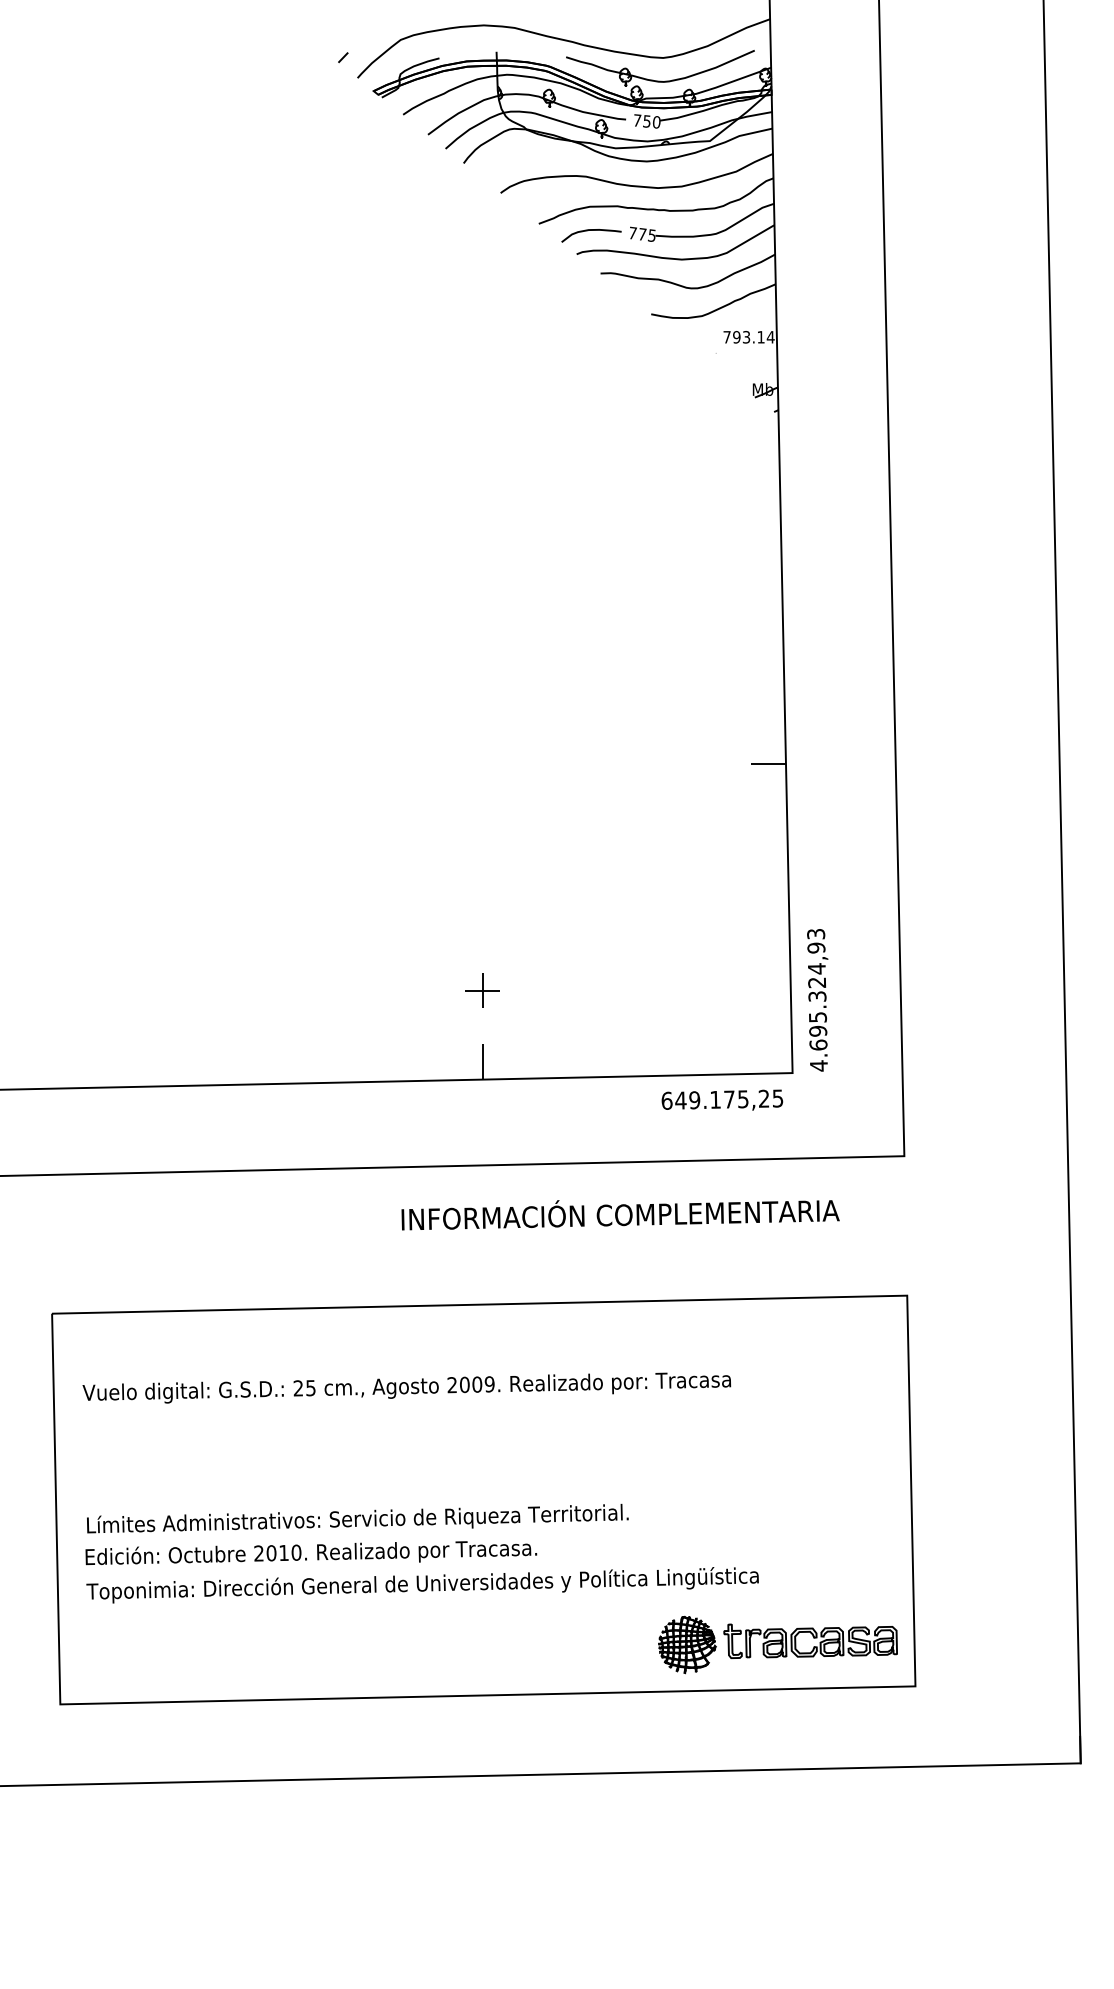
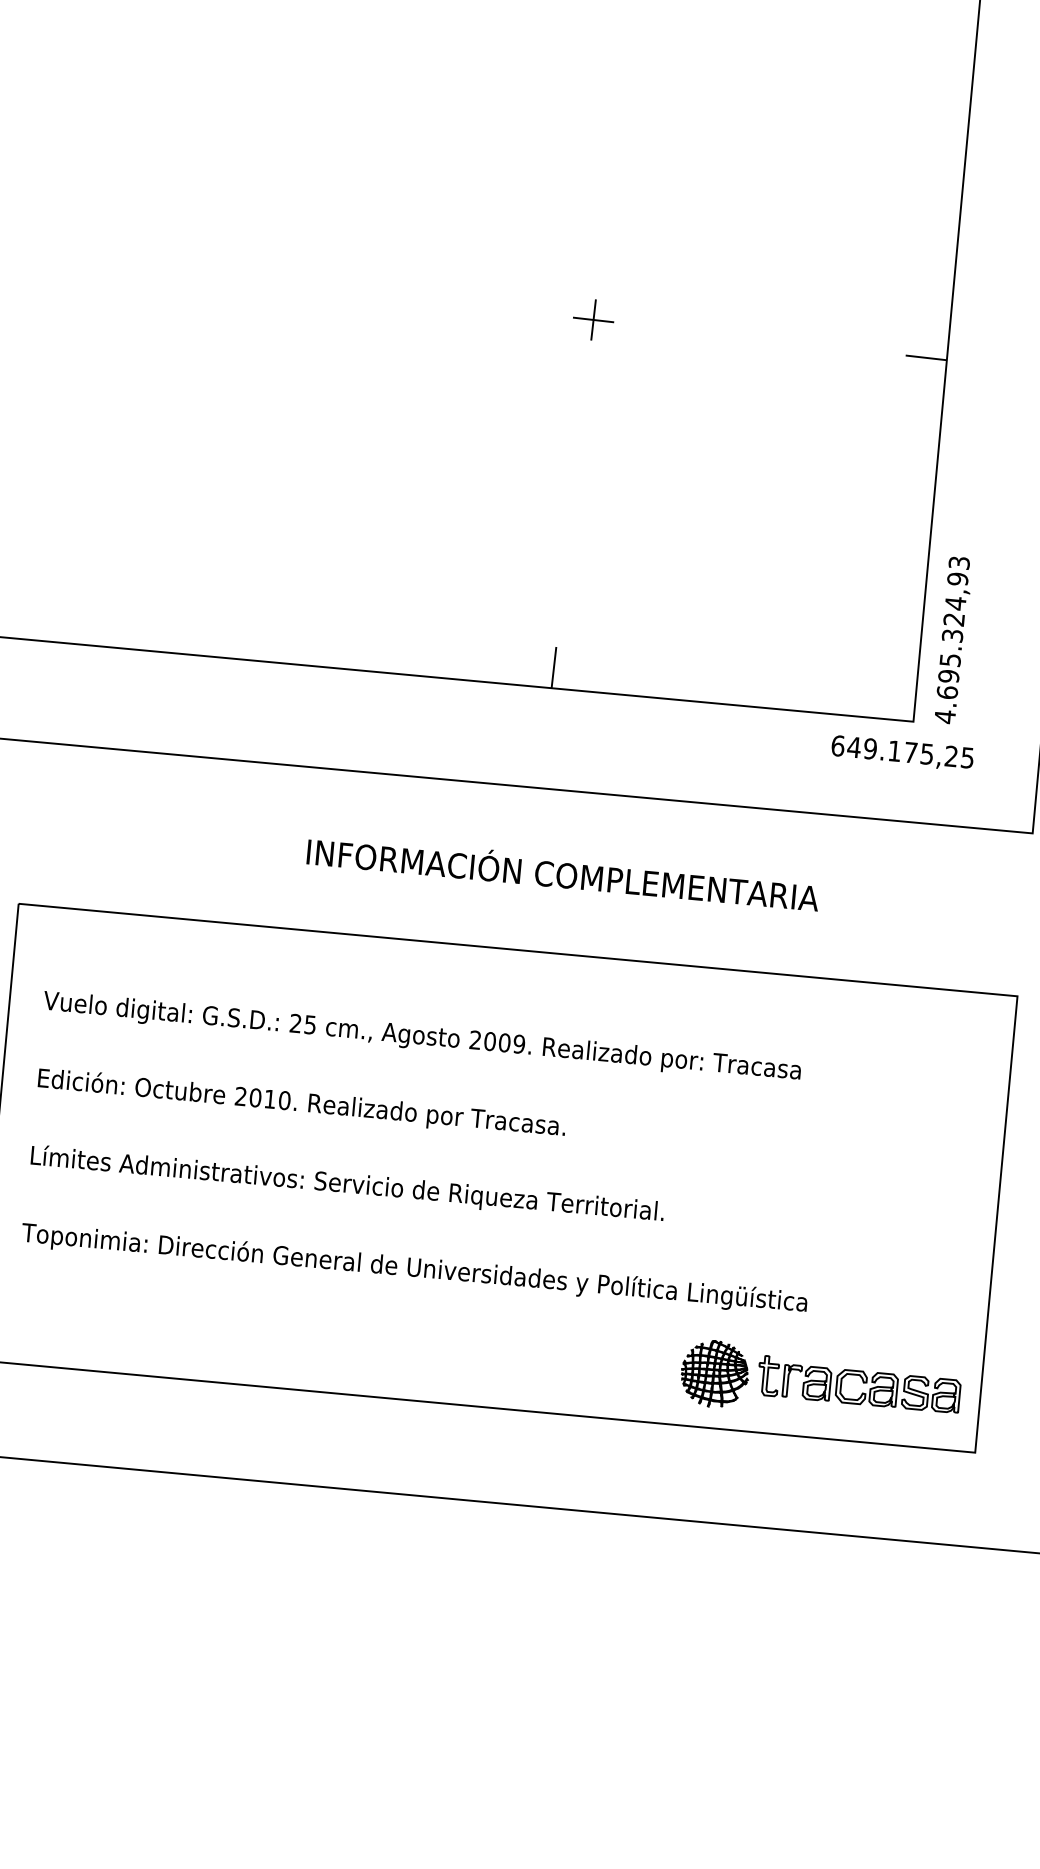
part: (482, 990) -> (593, 319), moved
text: (722, 1099) -> (902, 751), moved
text: (620, 1215) -> (562, 875), moved
text: (311, 1553) -> (302, 1103), moved

